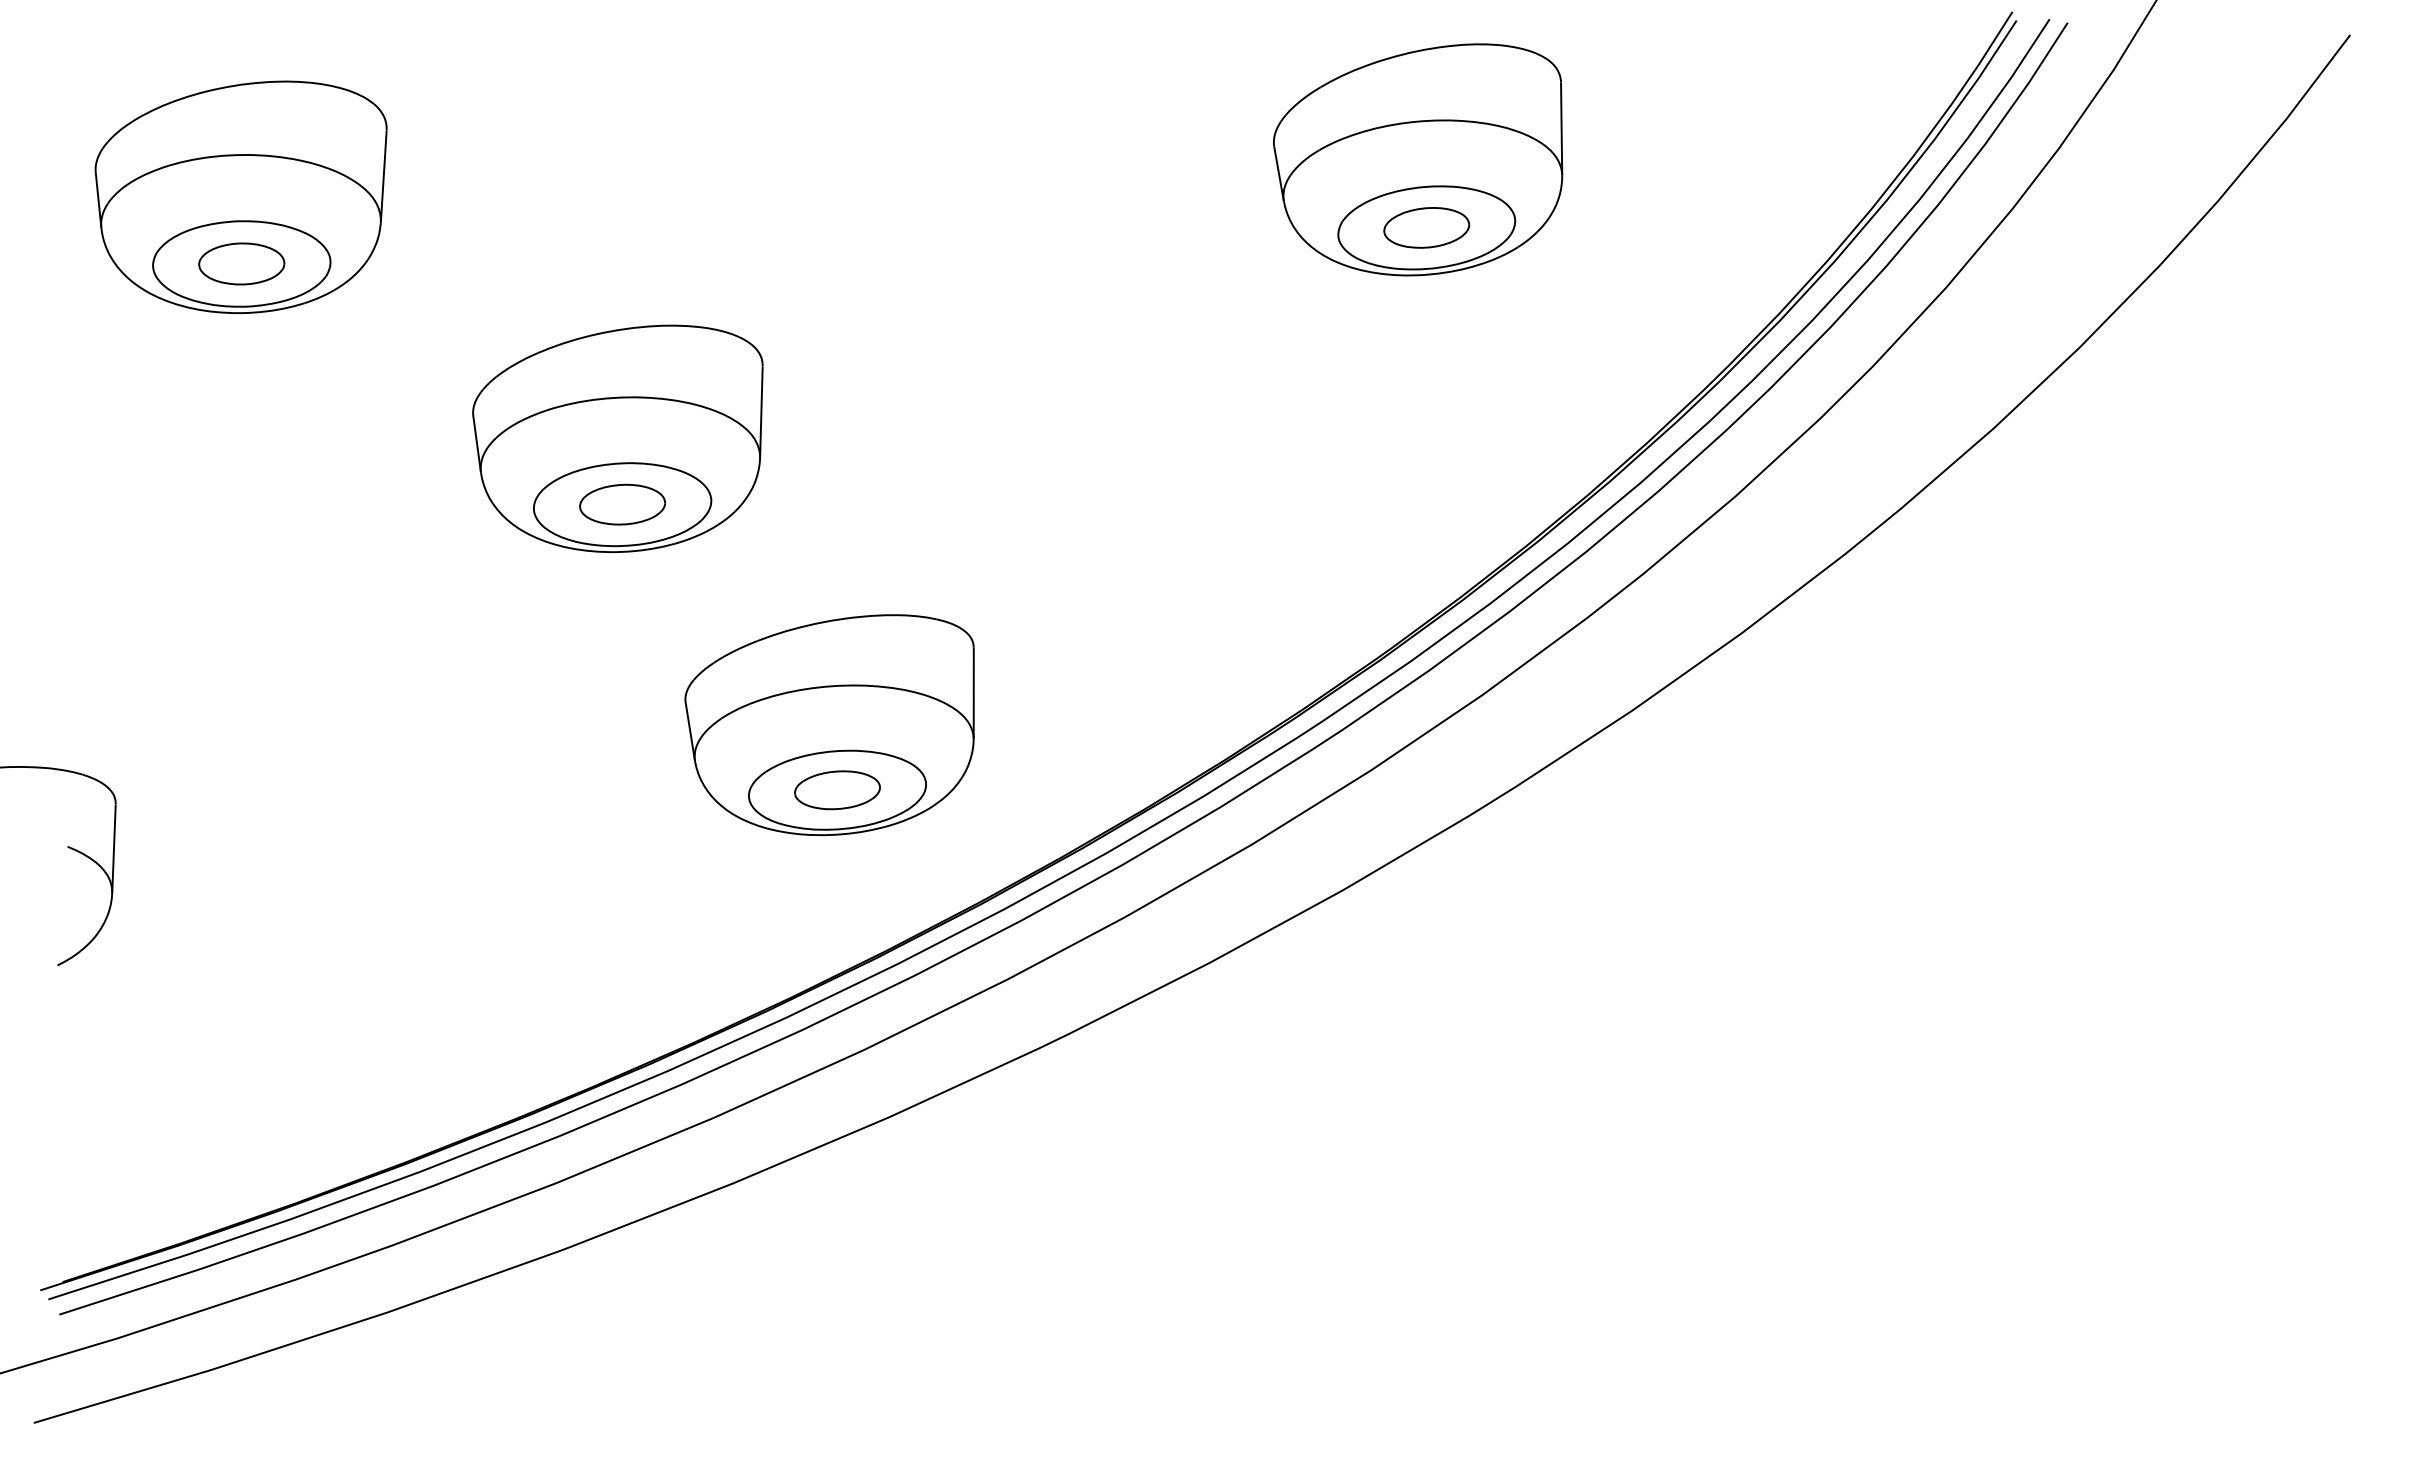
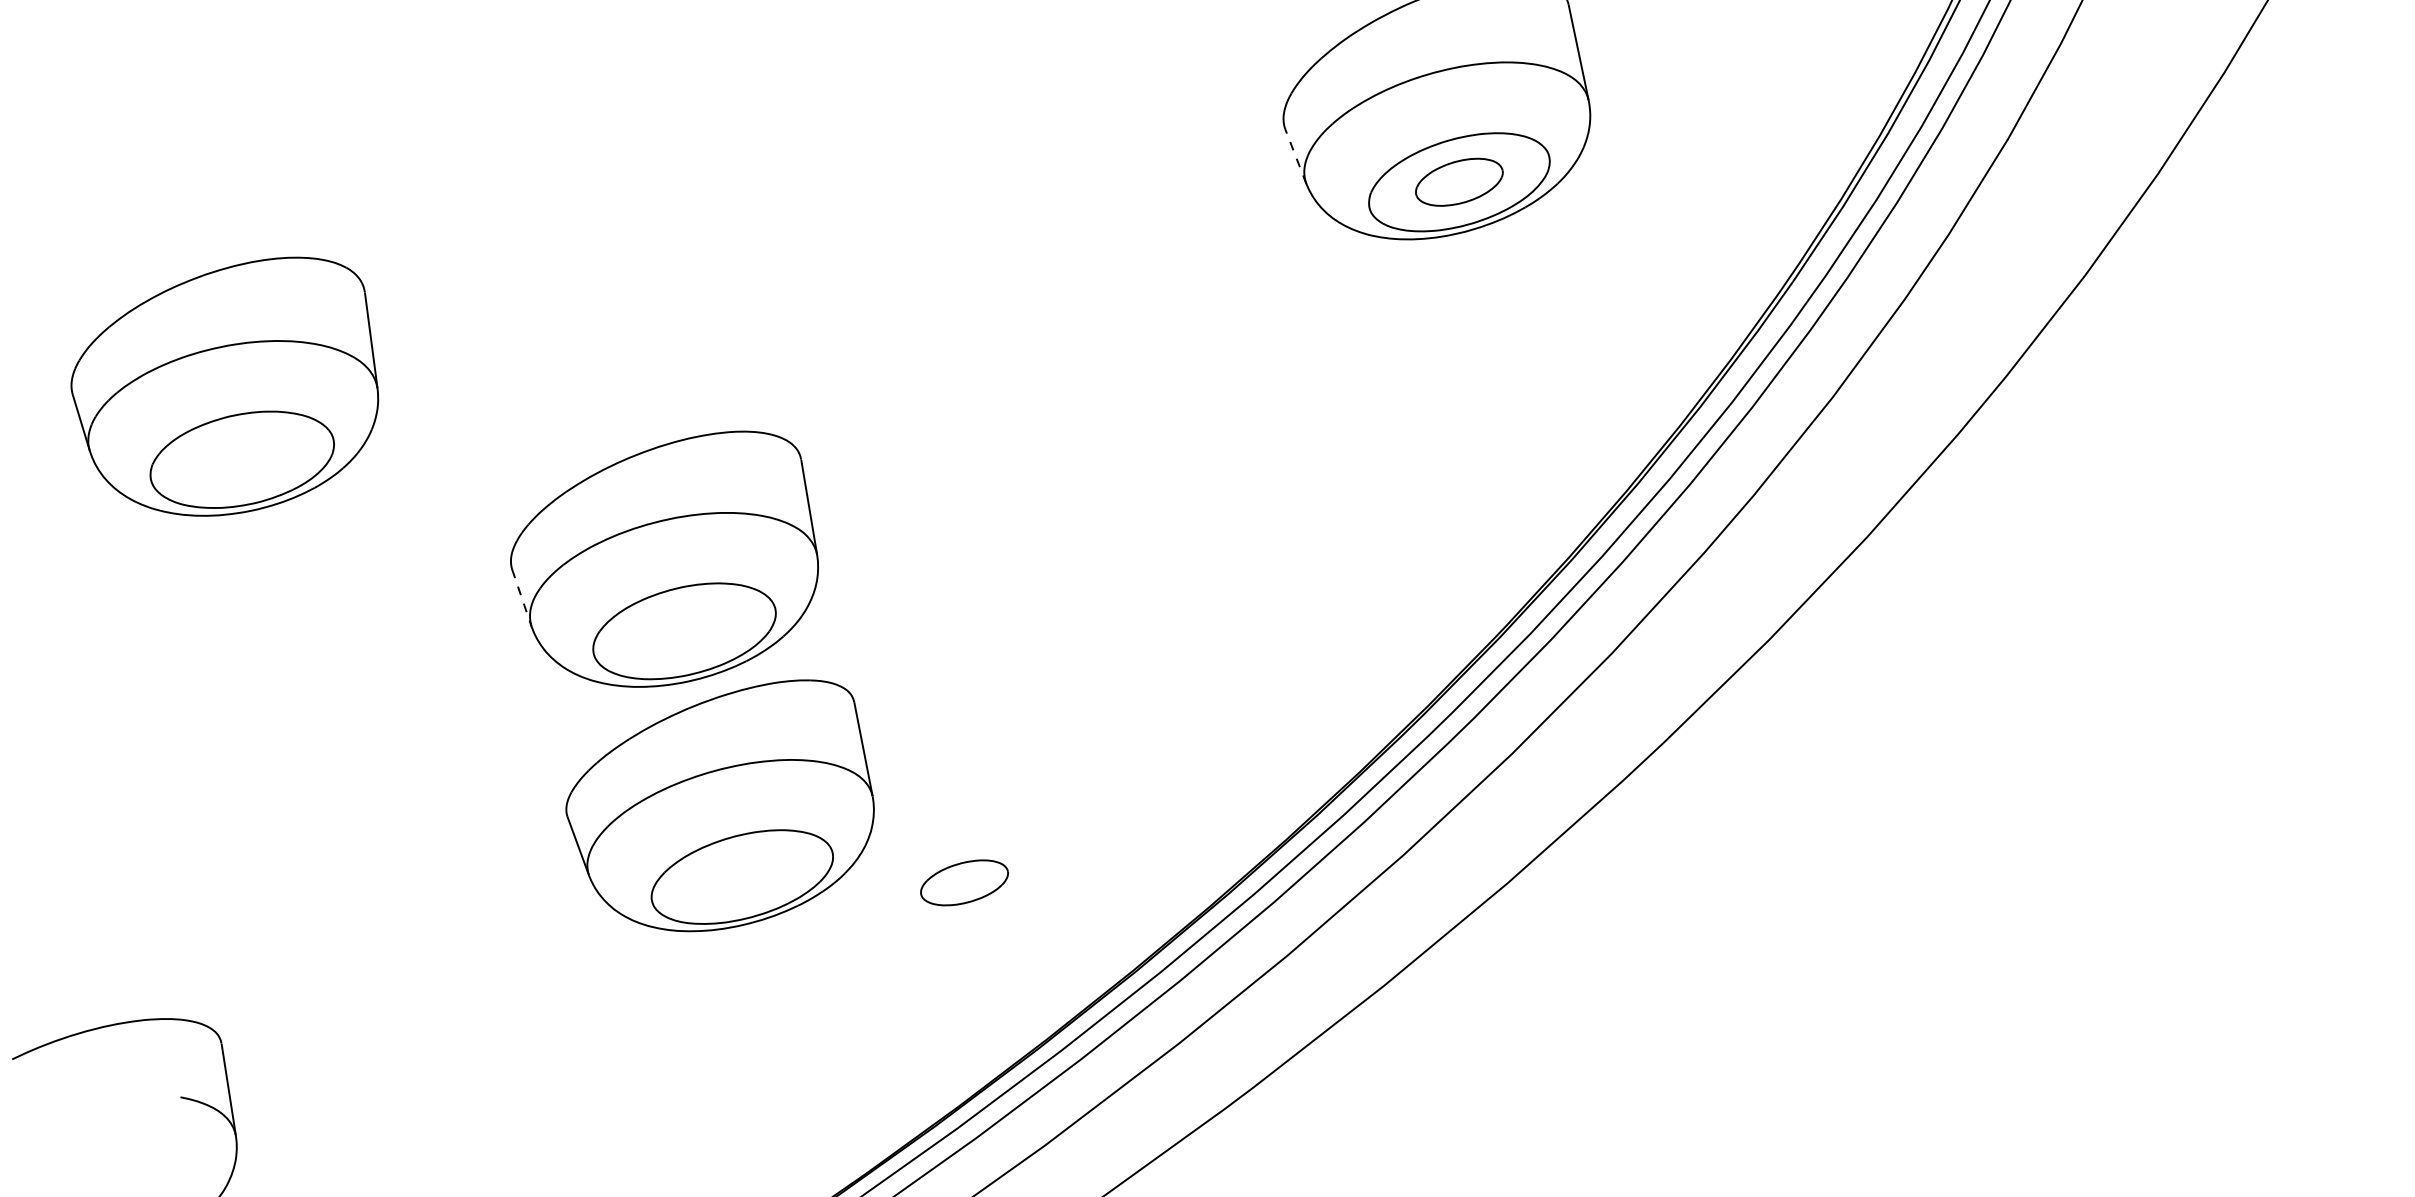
line: (1279, 173) -> (1296, 155), solid -> dashed
part: (241, 263) -> (241, 459), removed
line: (477, 444) -> (522, 598), solid -> dashed
part: (622, 504) -> (684, 631), removed
part: (829, 725) -> (720, 811), moved

